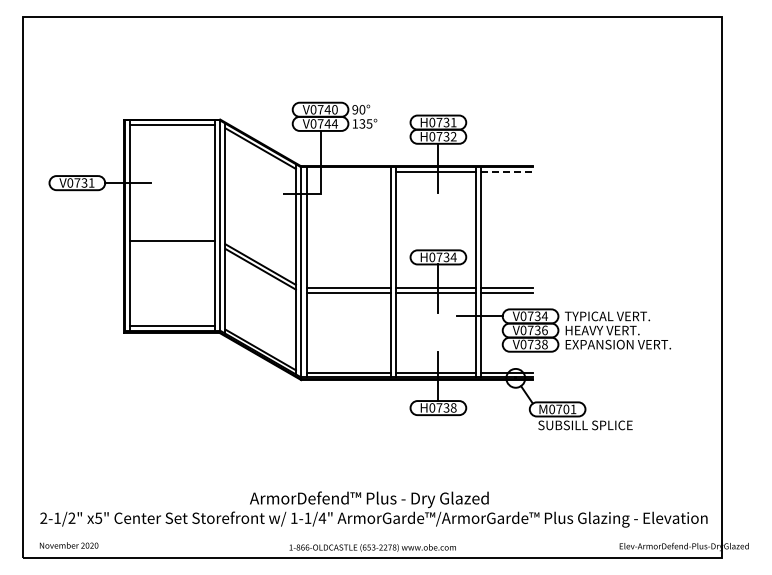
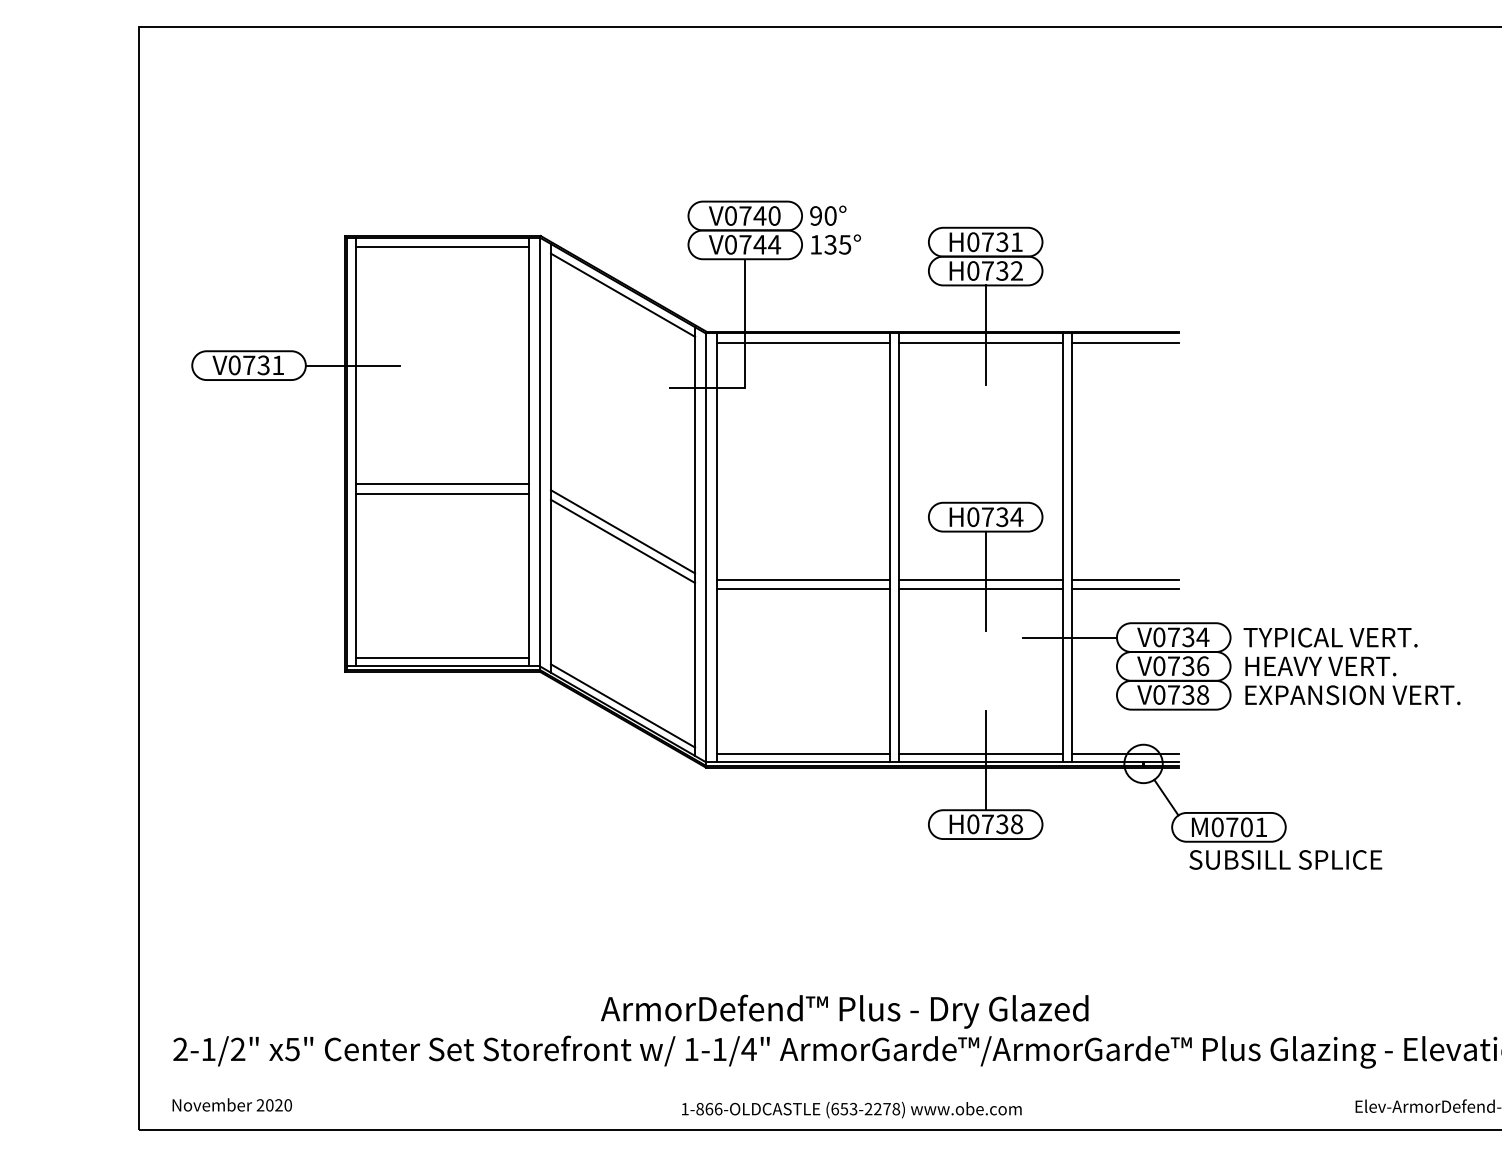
line: (348, 172) -> (802, 343), added
line: (507, 172) -> (1126, 343), dashed -> solid
line: (171, 245) -> (441, 492), added

